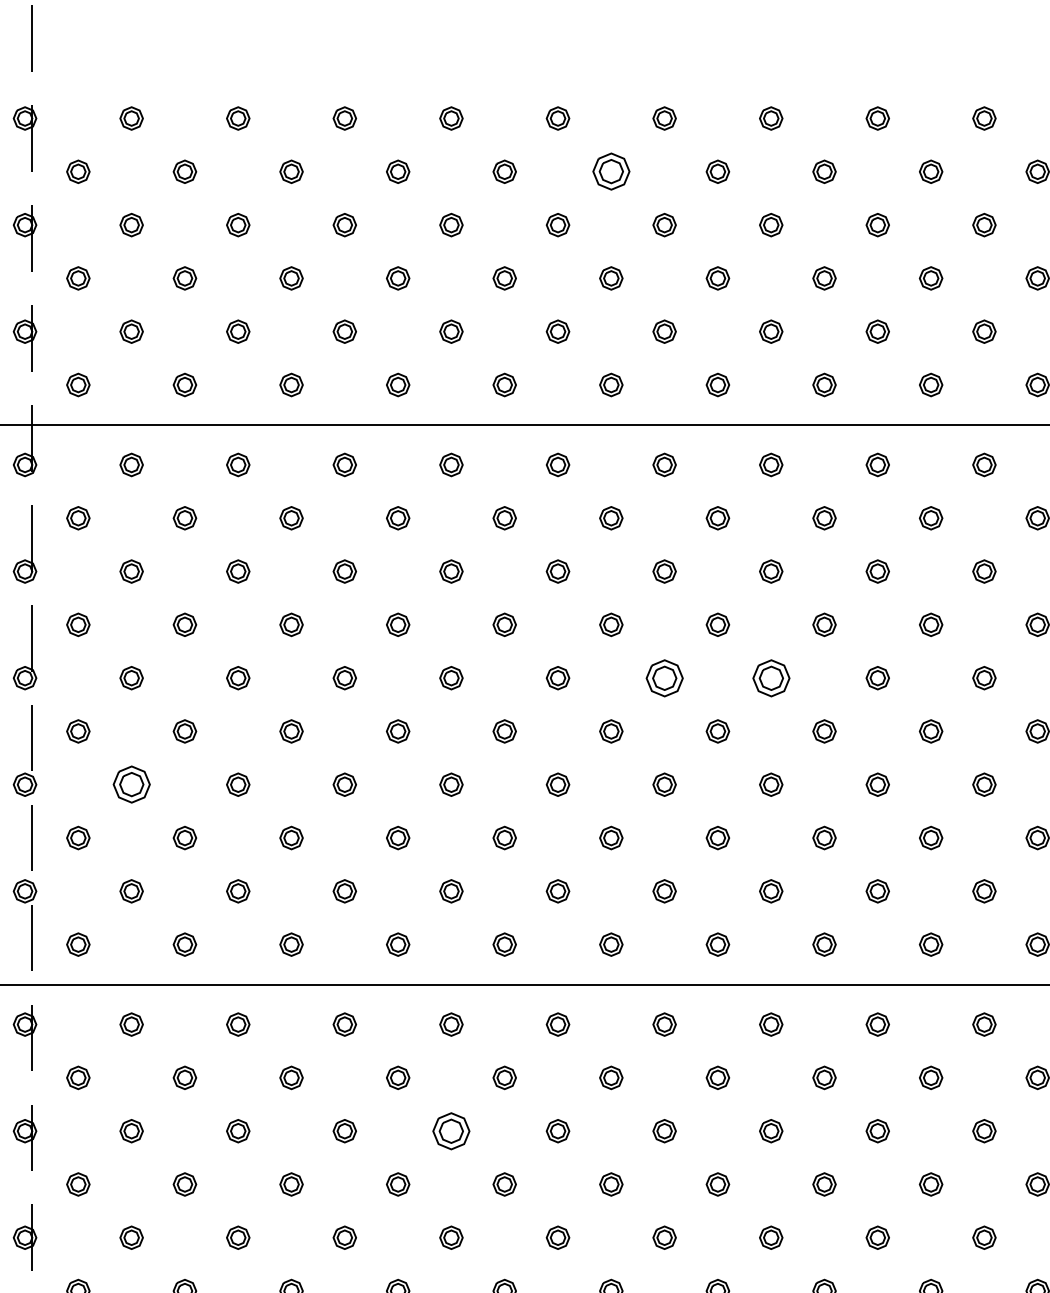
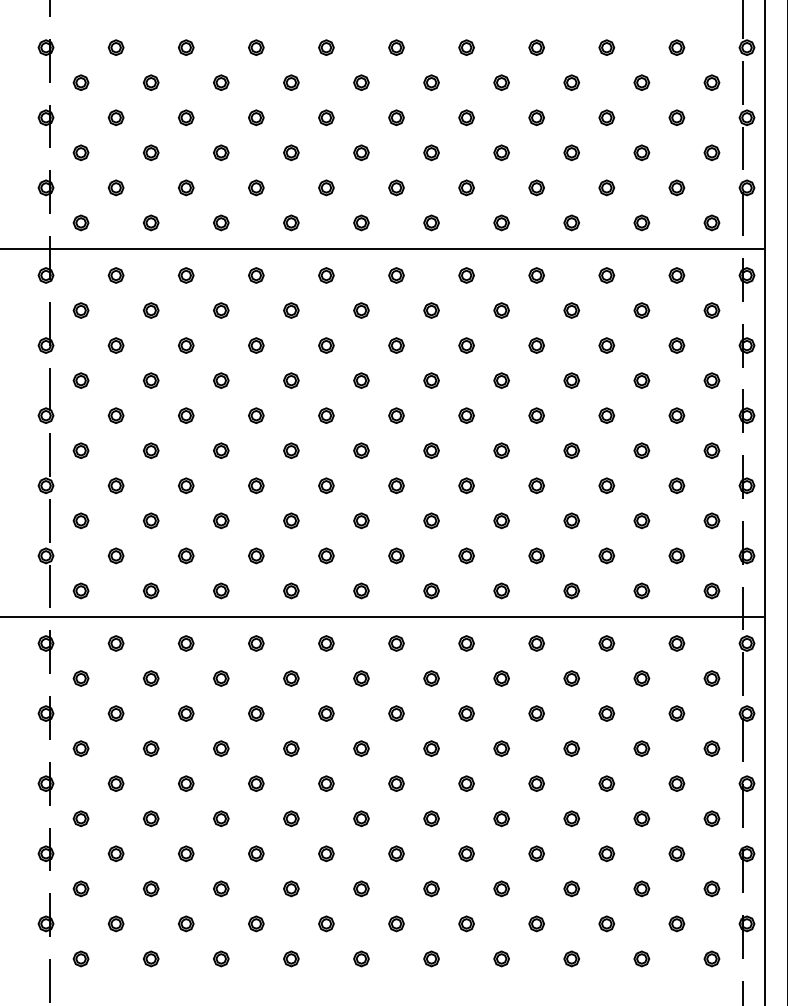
part: (611, 171) -> (431, 82), size x0.62
part: (664, 677) -> (466, 415), size x0.62
part: (770, 677) -> (536, 415), size x0.62
part: (130, 784) -> (115, 485), size x0.62
part: (451, 1131) -> (326, 713), size x0.62

